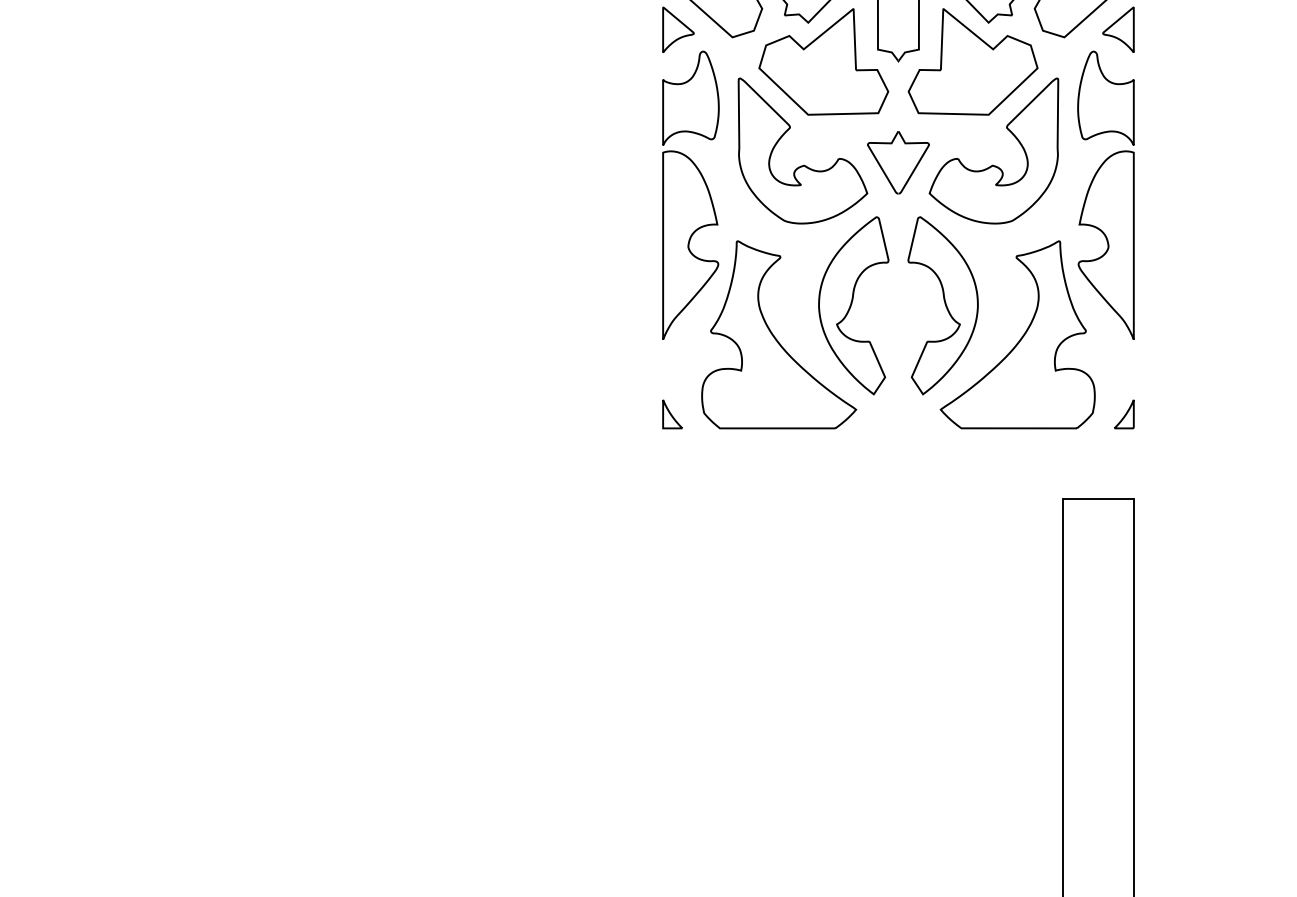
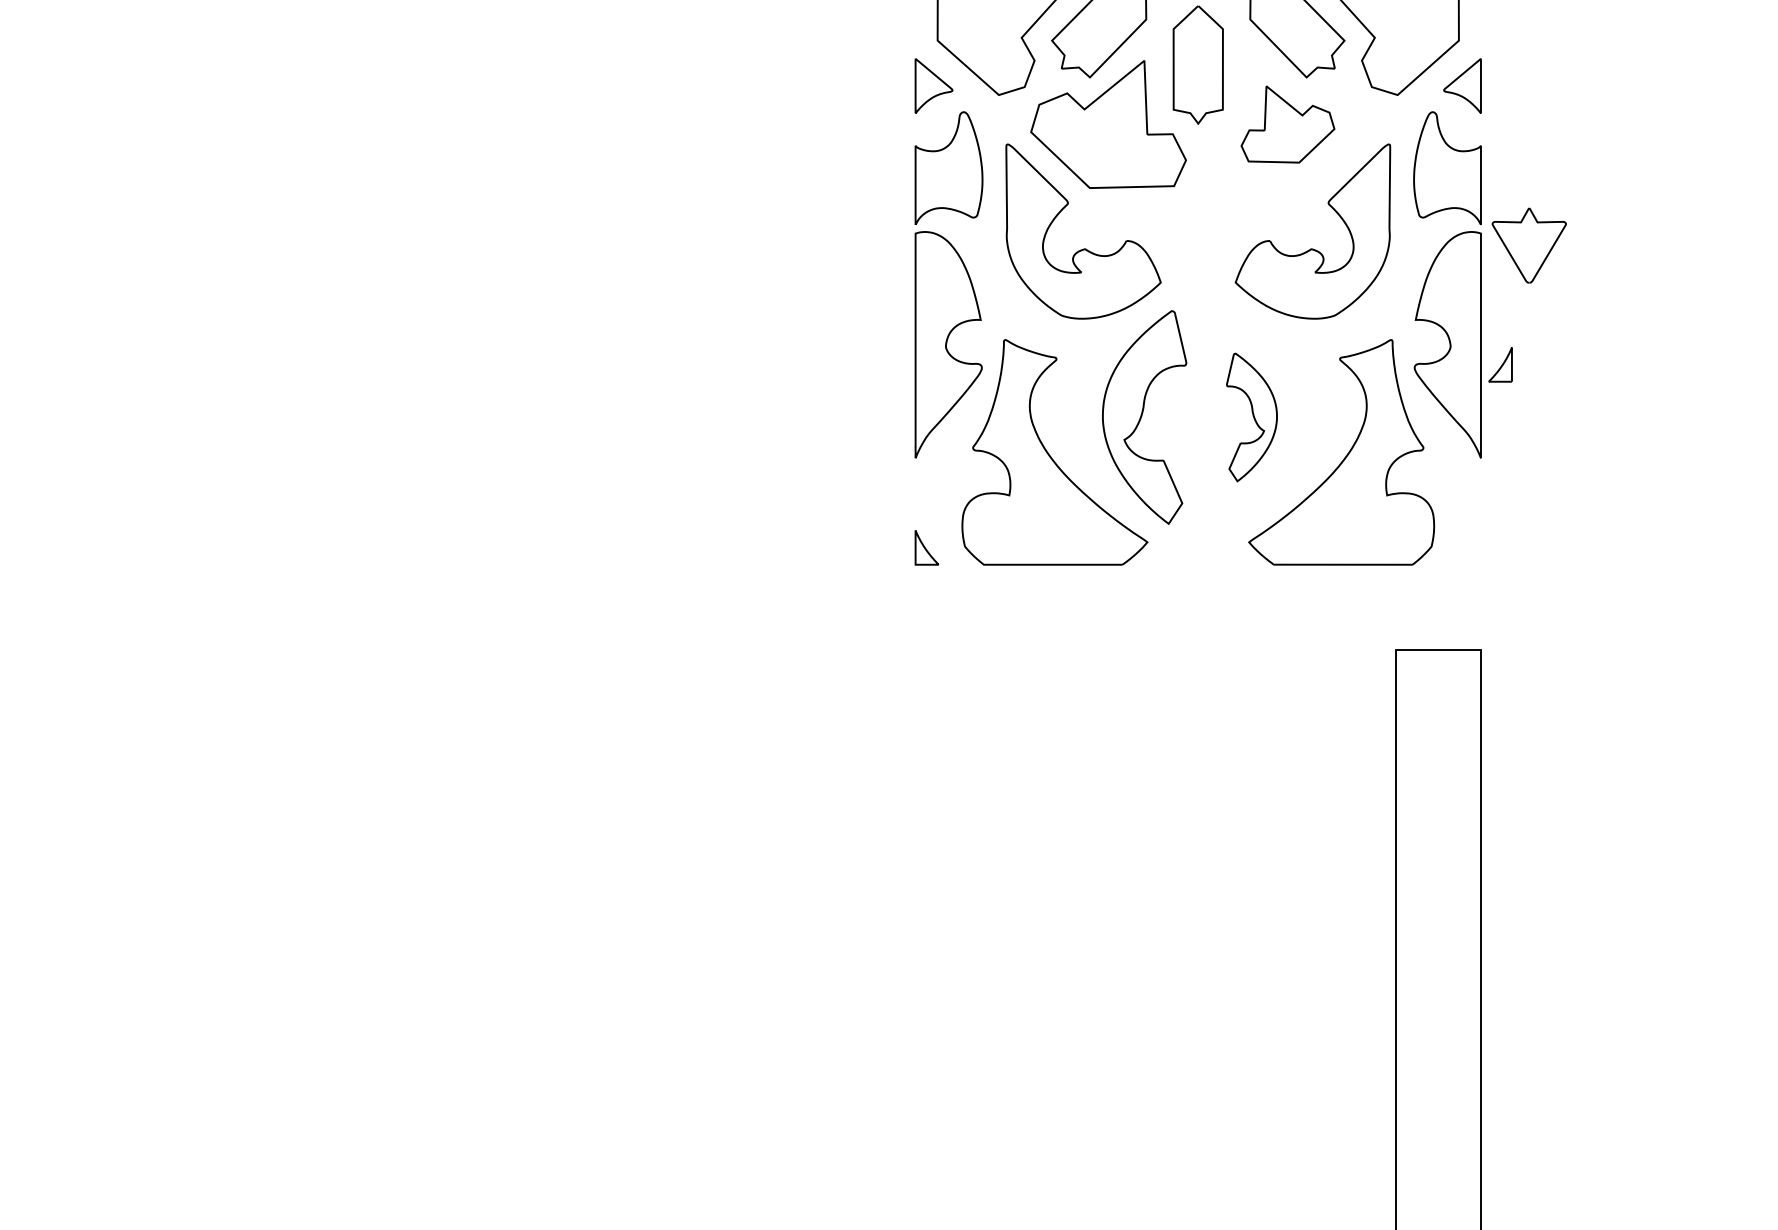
part: (972, 61) -> (1287, 124), size x0.6
part: (897, 162) -> (1528, 245), moved
part: (942, 305) -> (1251, 417), size x0.6
part: (1124, 414) -> (1500, 364), moved

